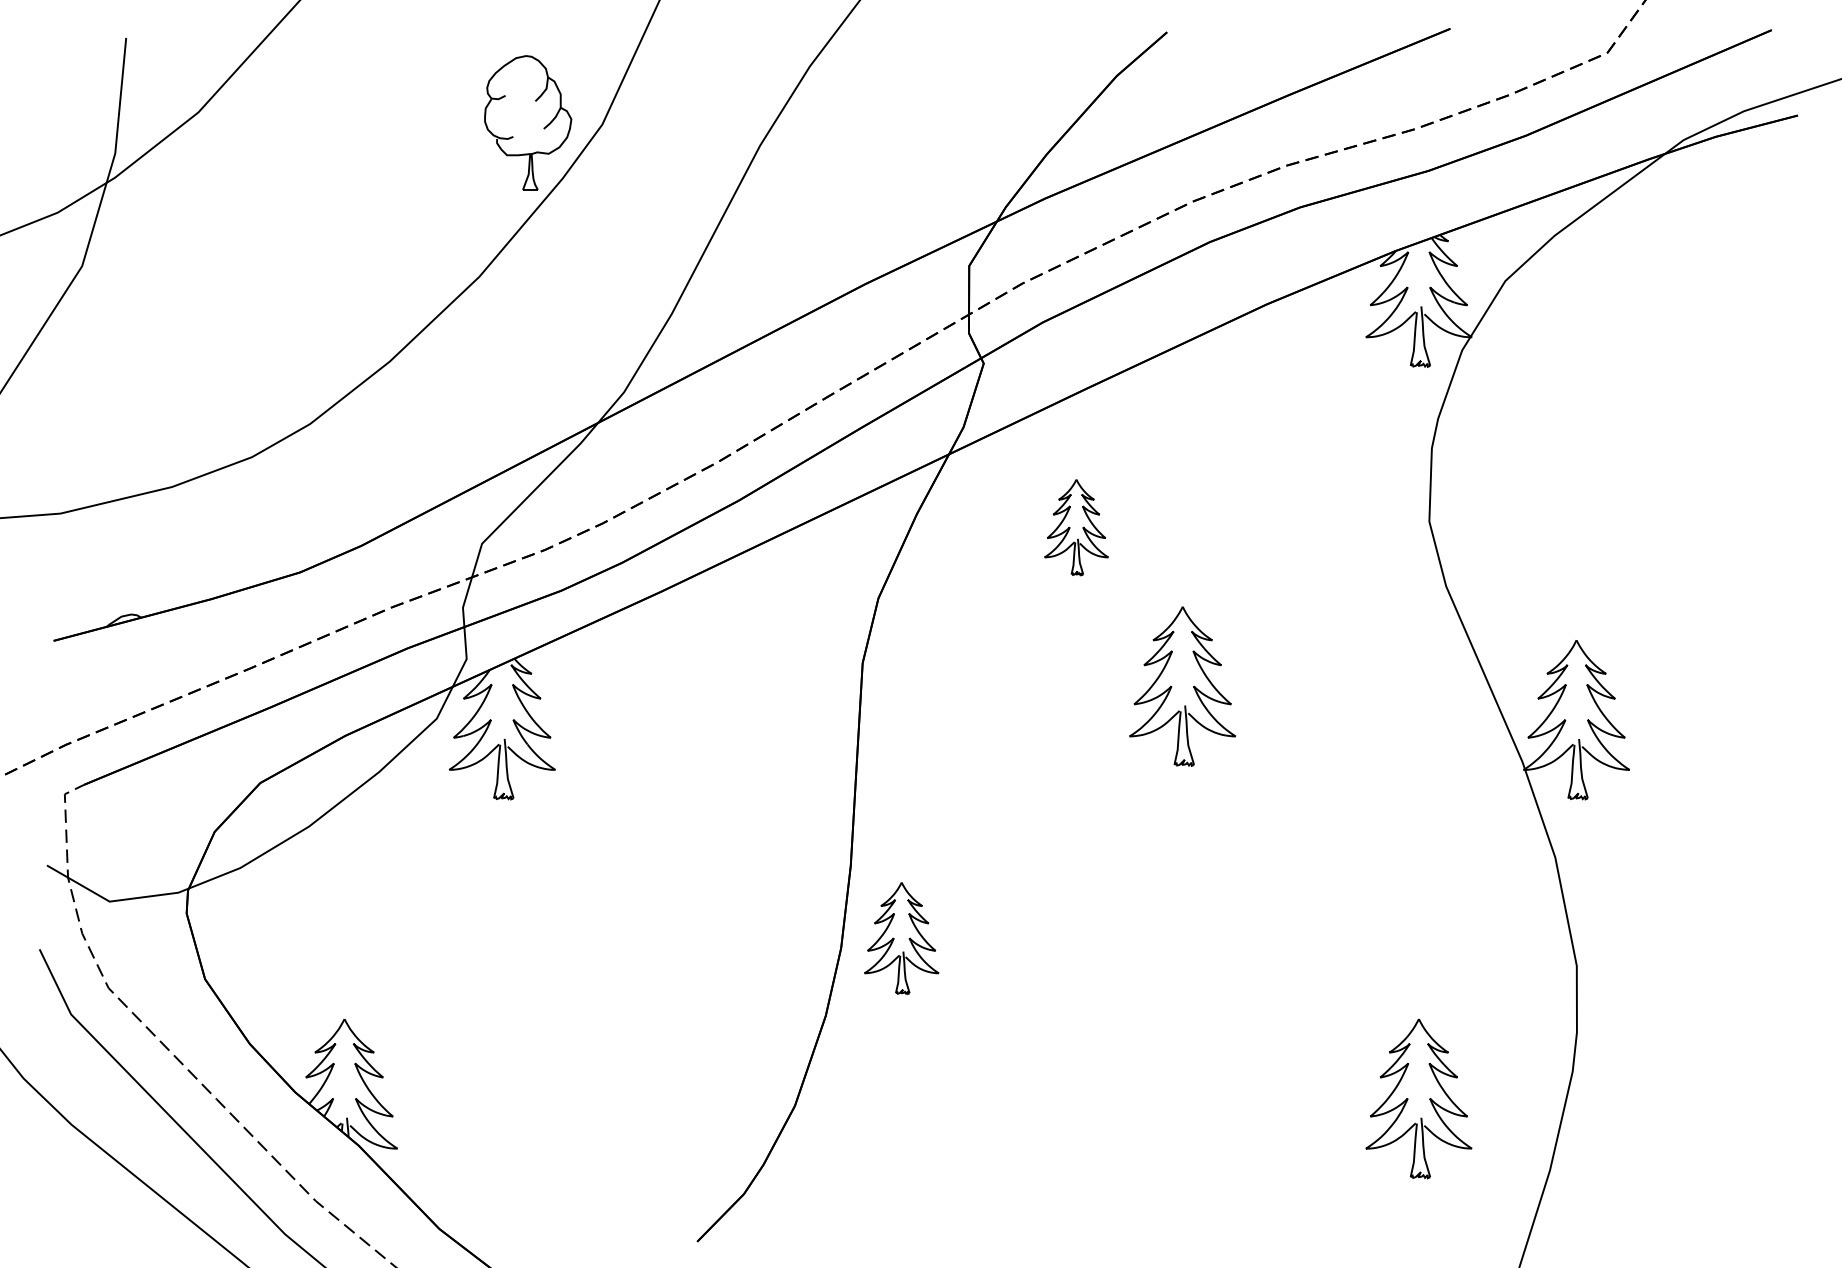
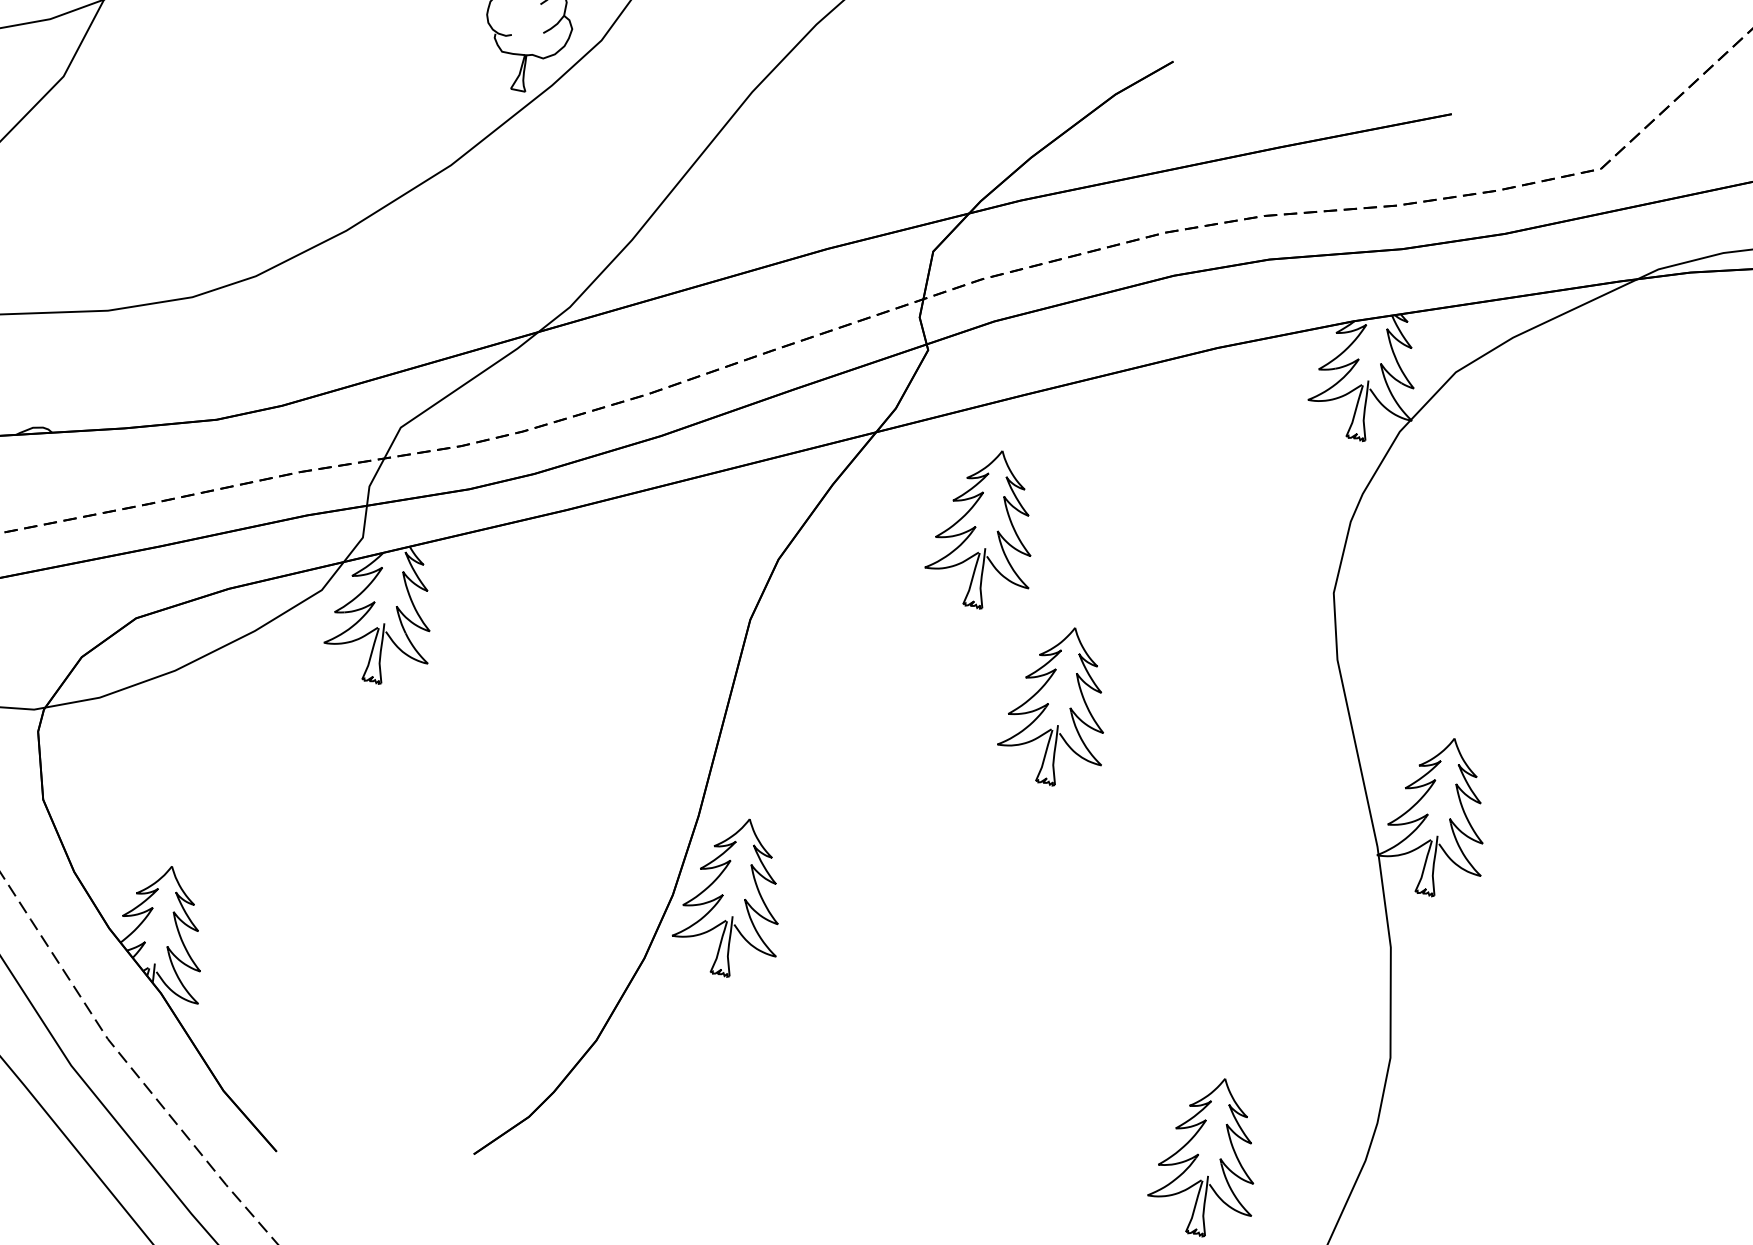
part: (1076, 527) -> (986, 529), size x1.67
part: (901, 938) -> (733, 897), size x1.43

